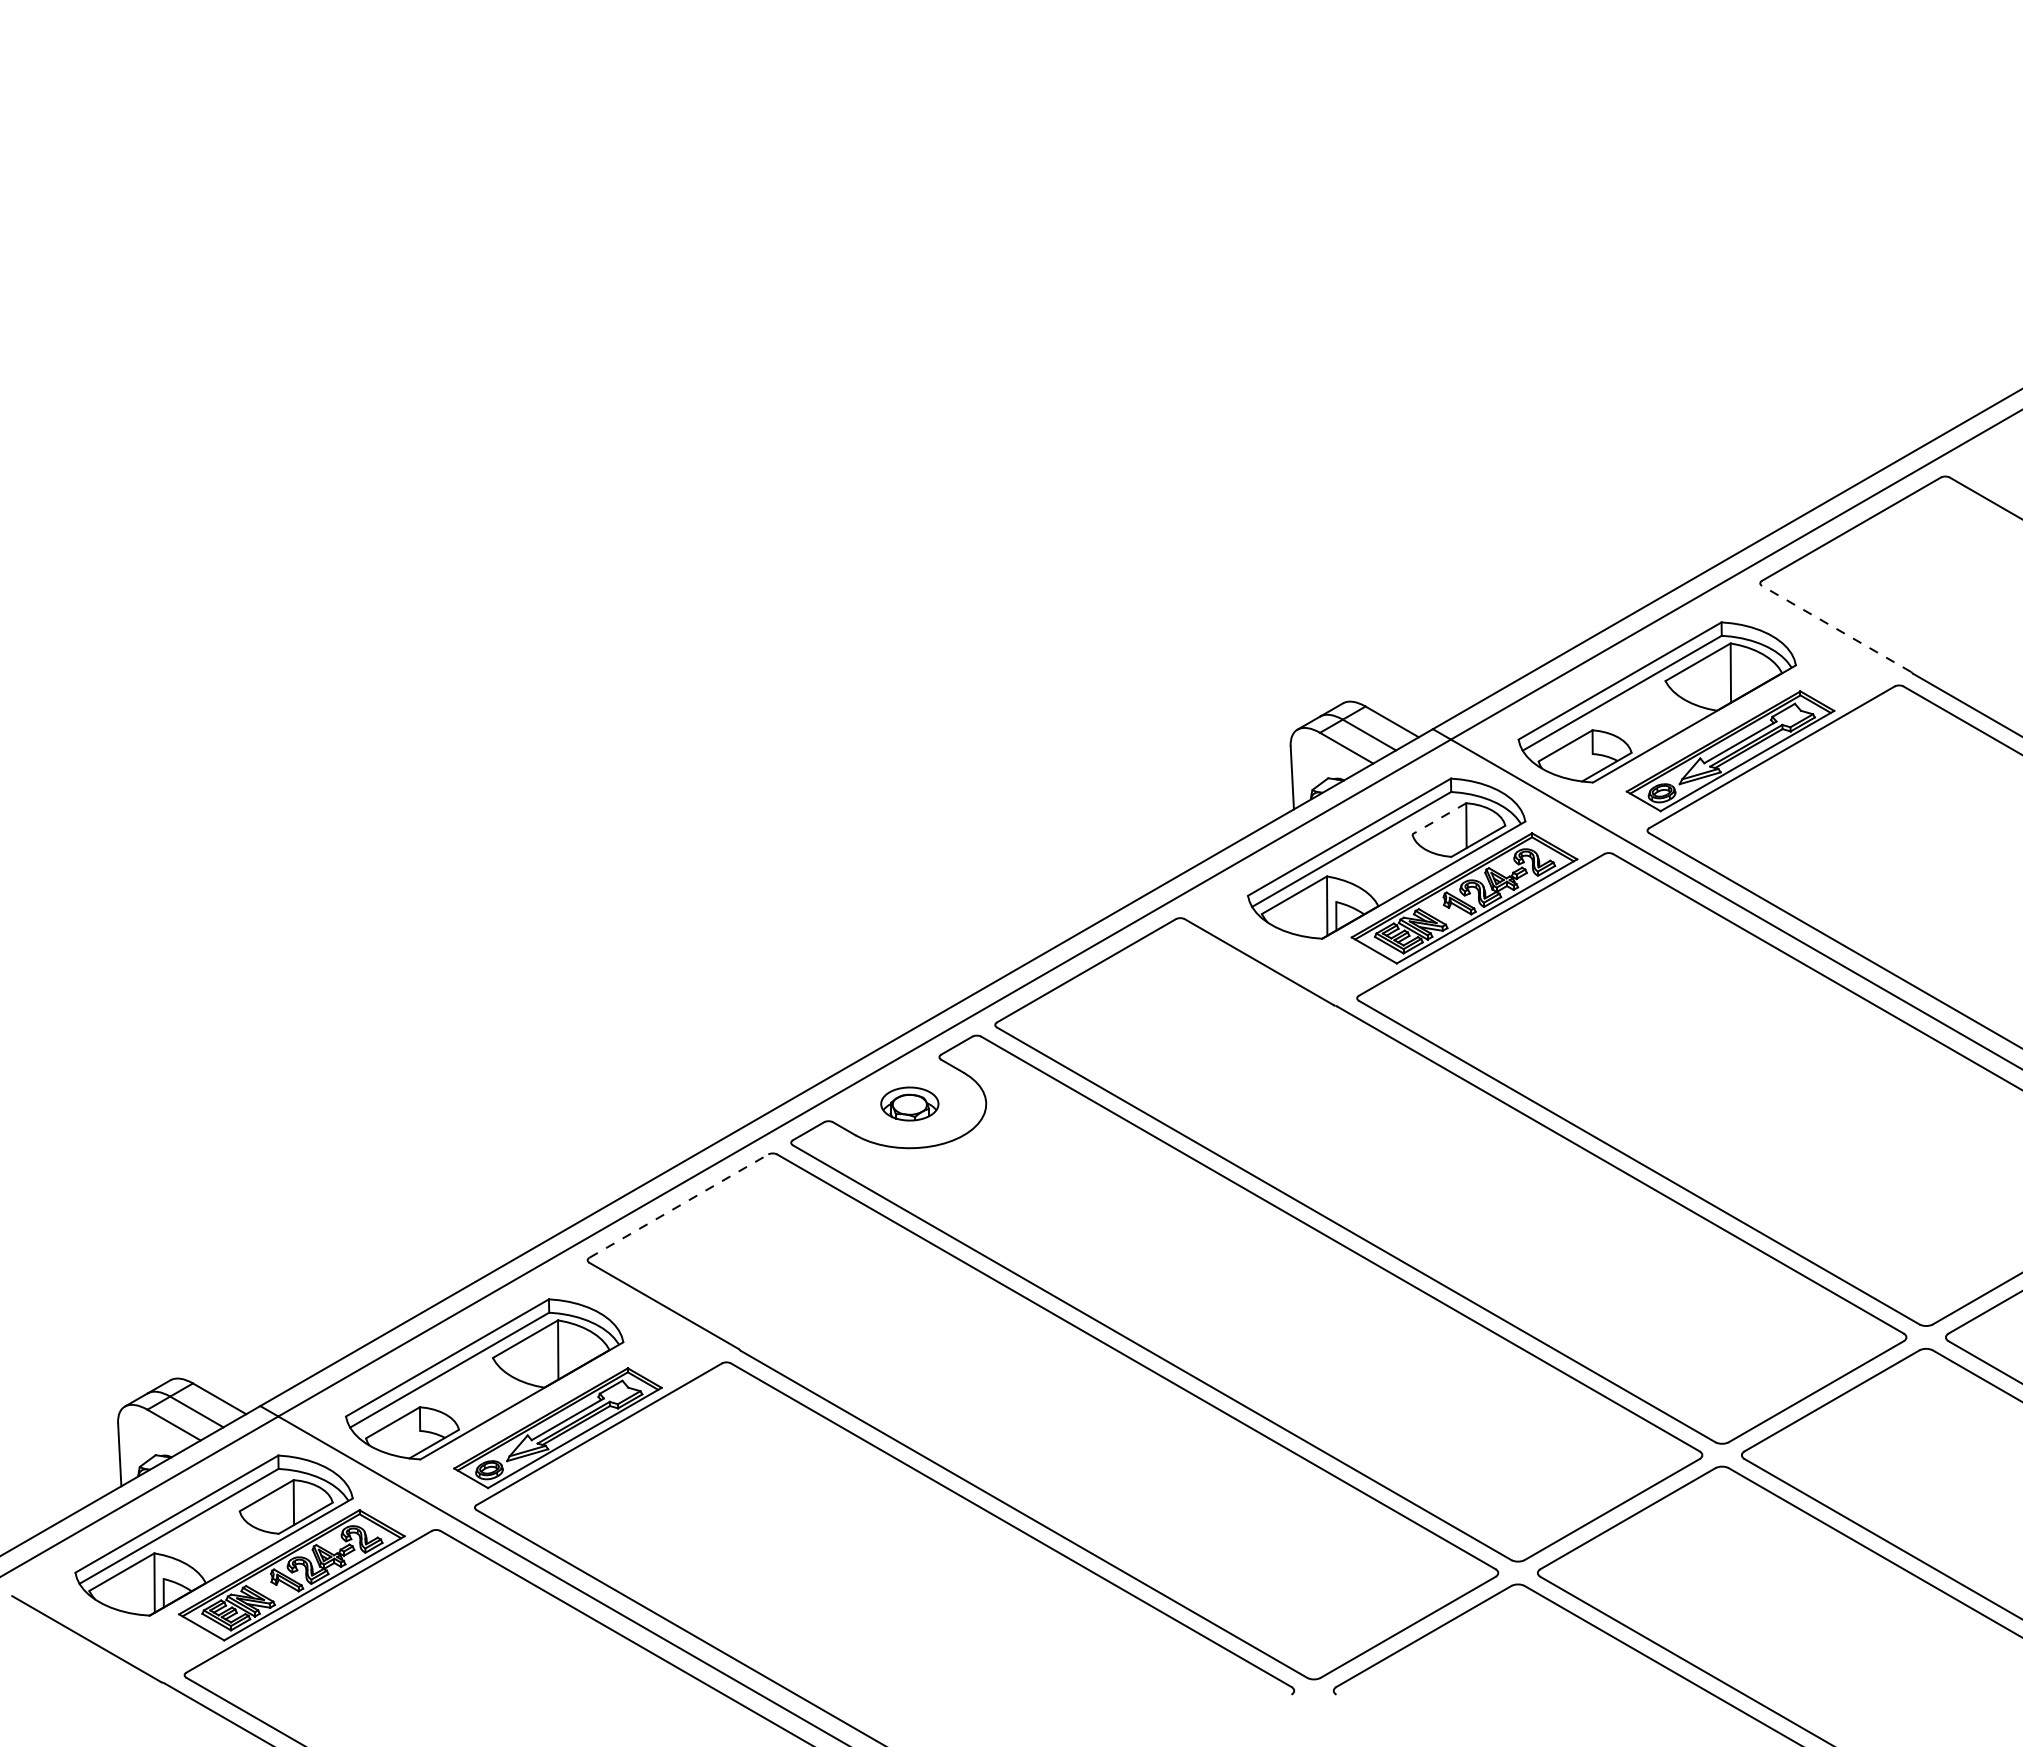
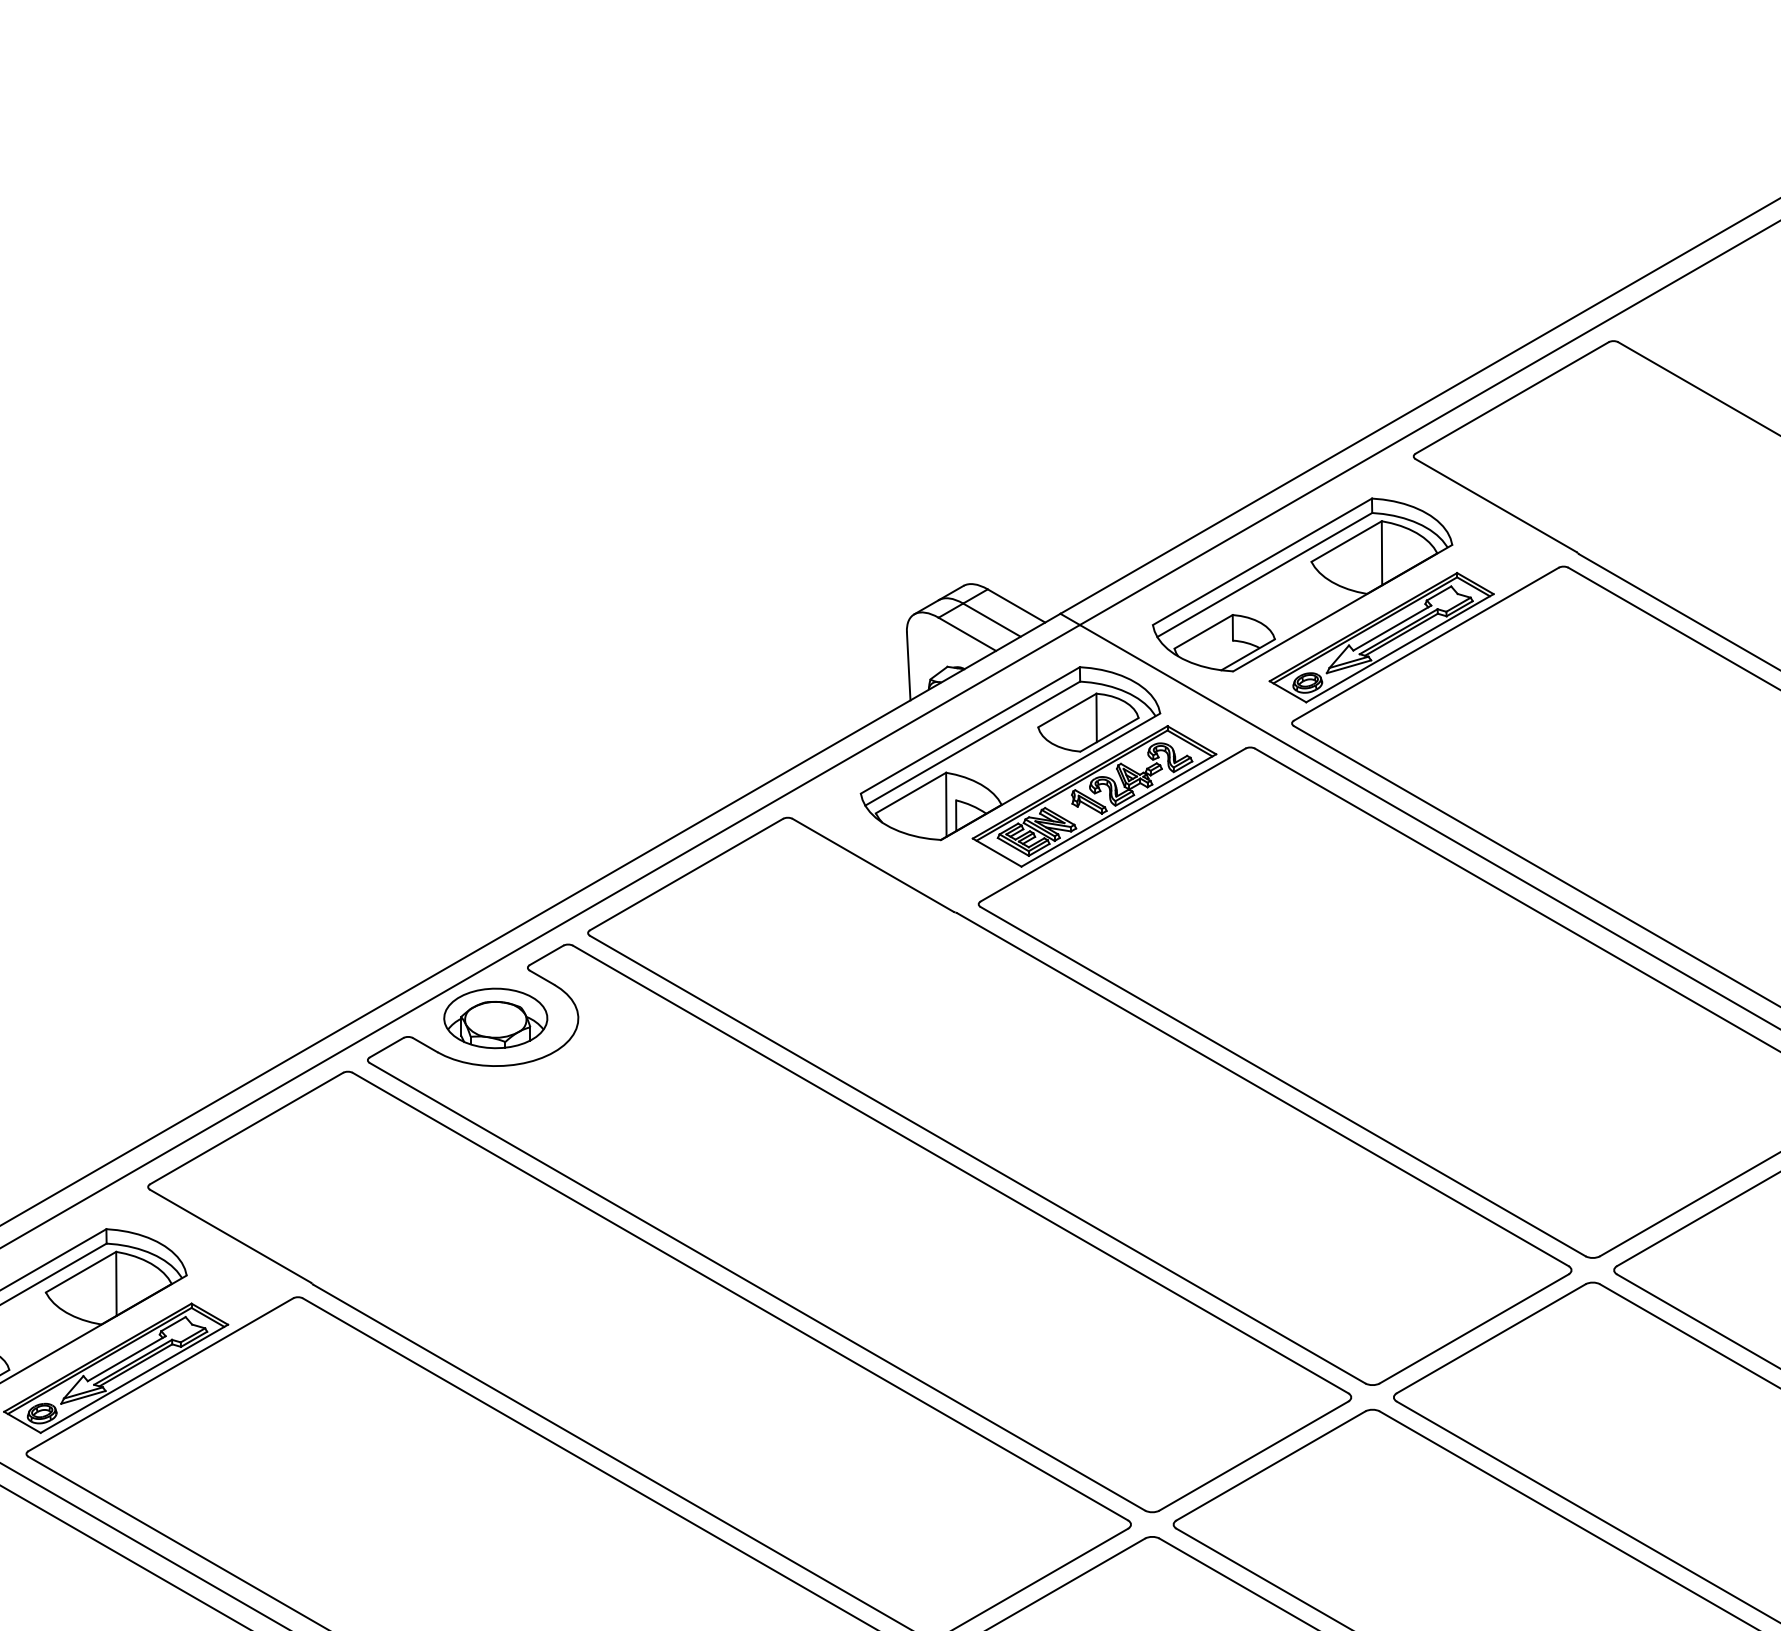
line: (1836, 628) -> (1496, 505), dashed -> solid
line: (1438, 819) -> (1066, 711), dashed -> solid
part: (909, 1103) -> (495, 1017), size x1.67
line: (679, 1205) -> (247, 1127), dashed -> solid

